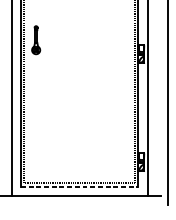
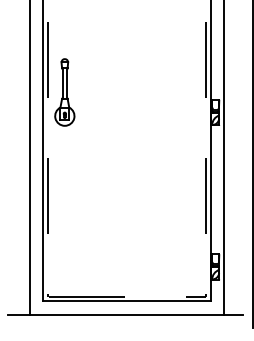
part: (35, 40) -> (64, 92), size x1.67
line: (79, 186) -> (126, 301), dashed -> solid

